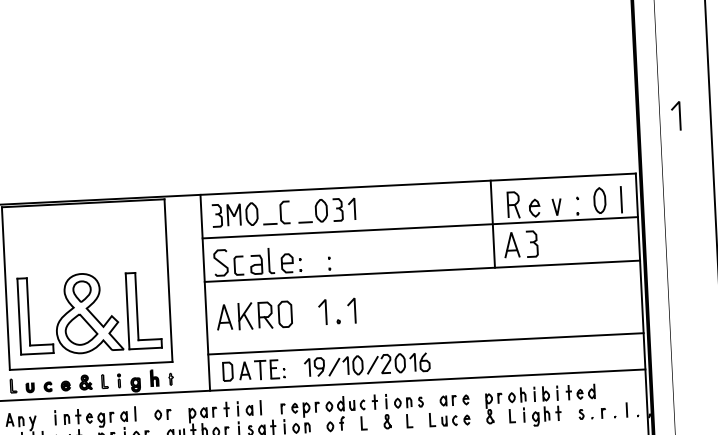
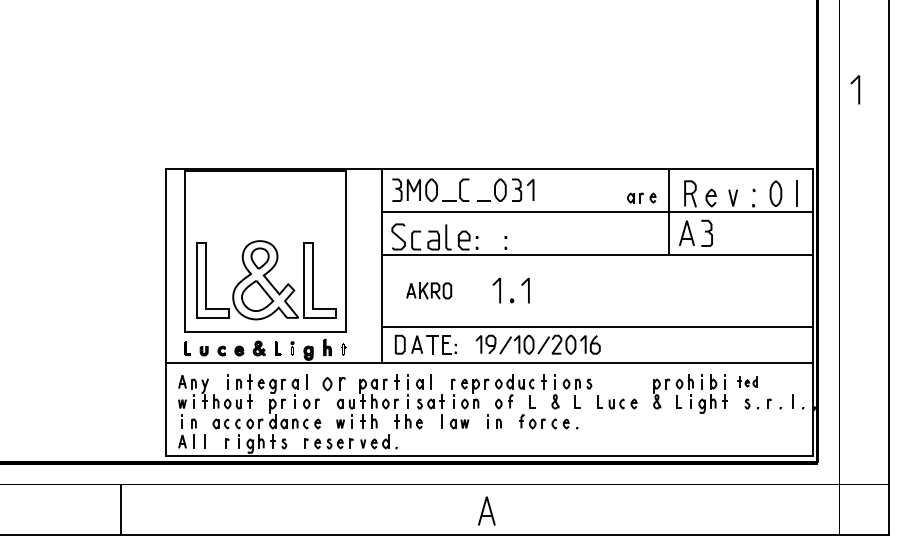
line: (679, 115) -> (858, 89), moved
part: (253, 315) -> (428, 290), size x0.6
part: (580, 391) -> (747, 381), size x0.7
part: (454, 399) -> (641, 197), moved
part: (162, 414) -> (333, 383), size x1.4

